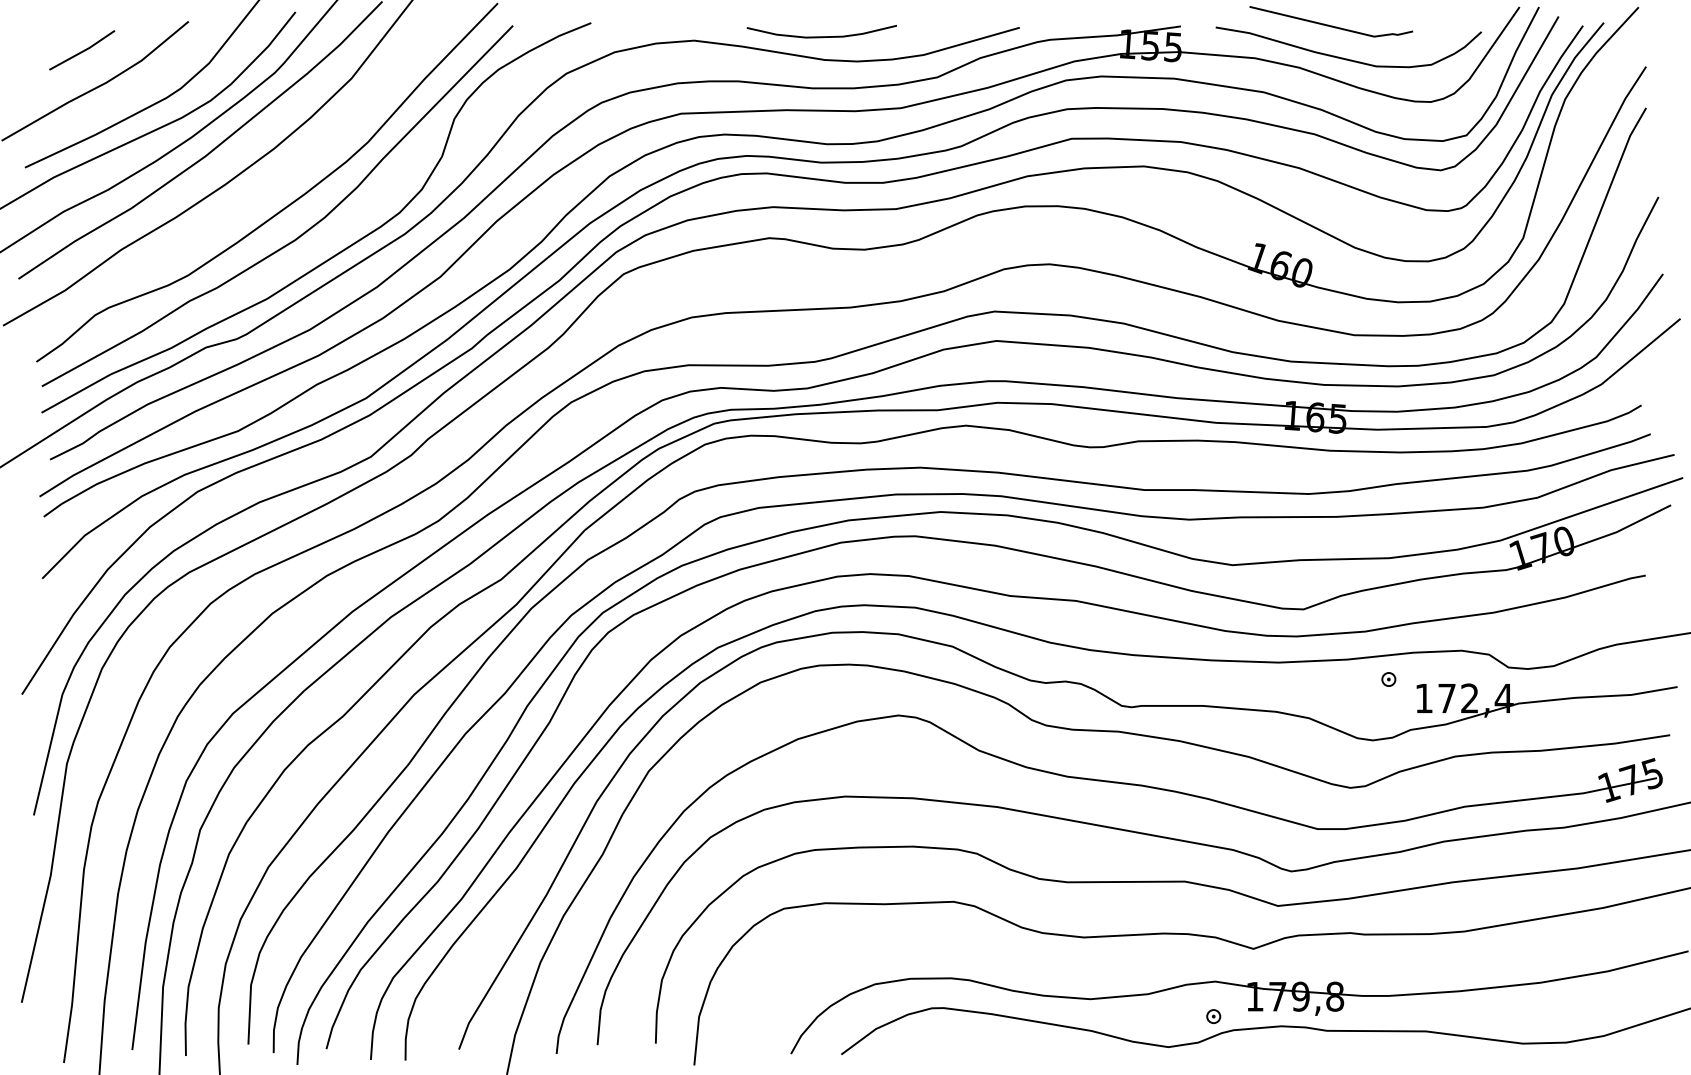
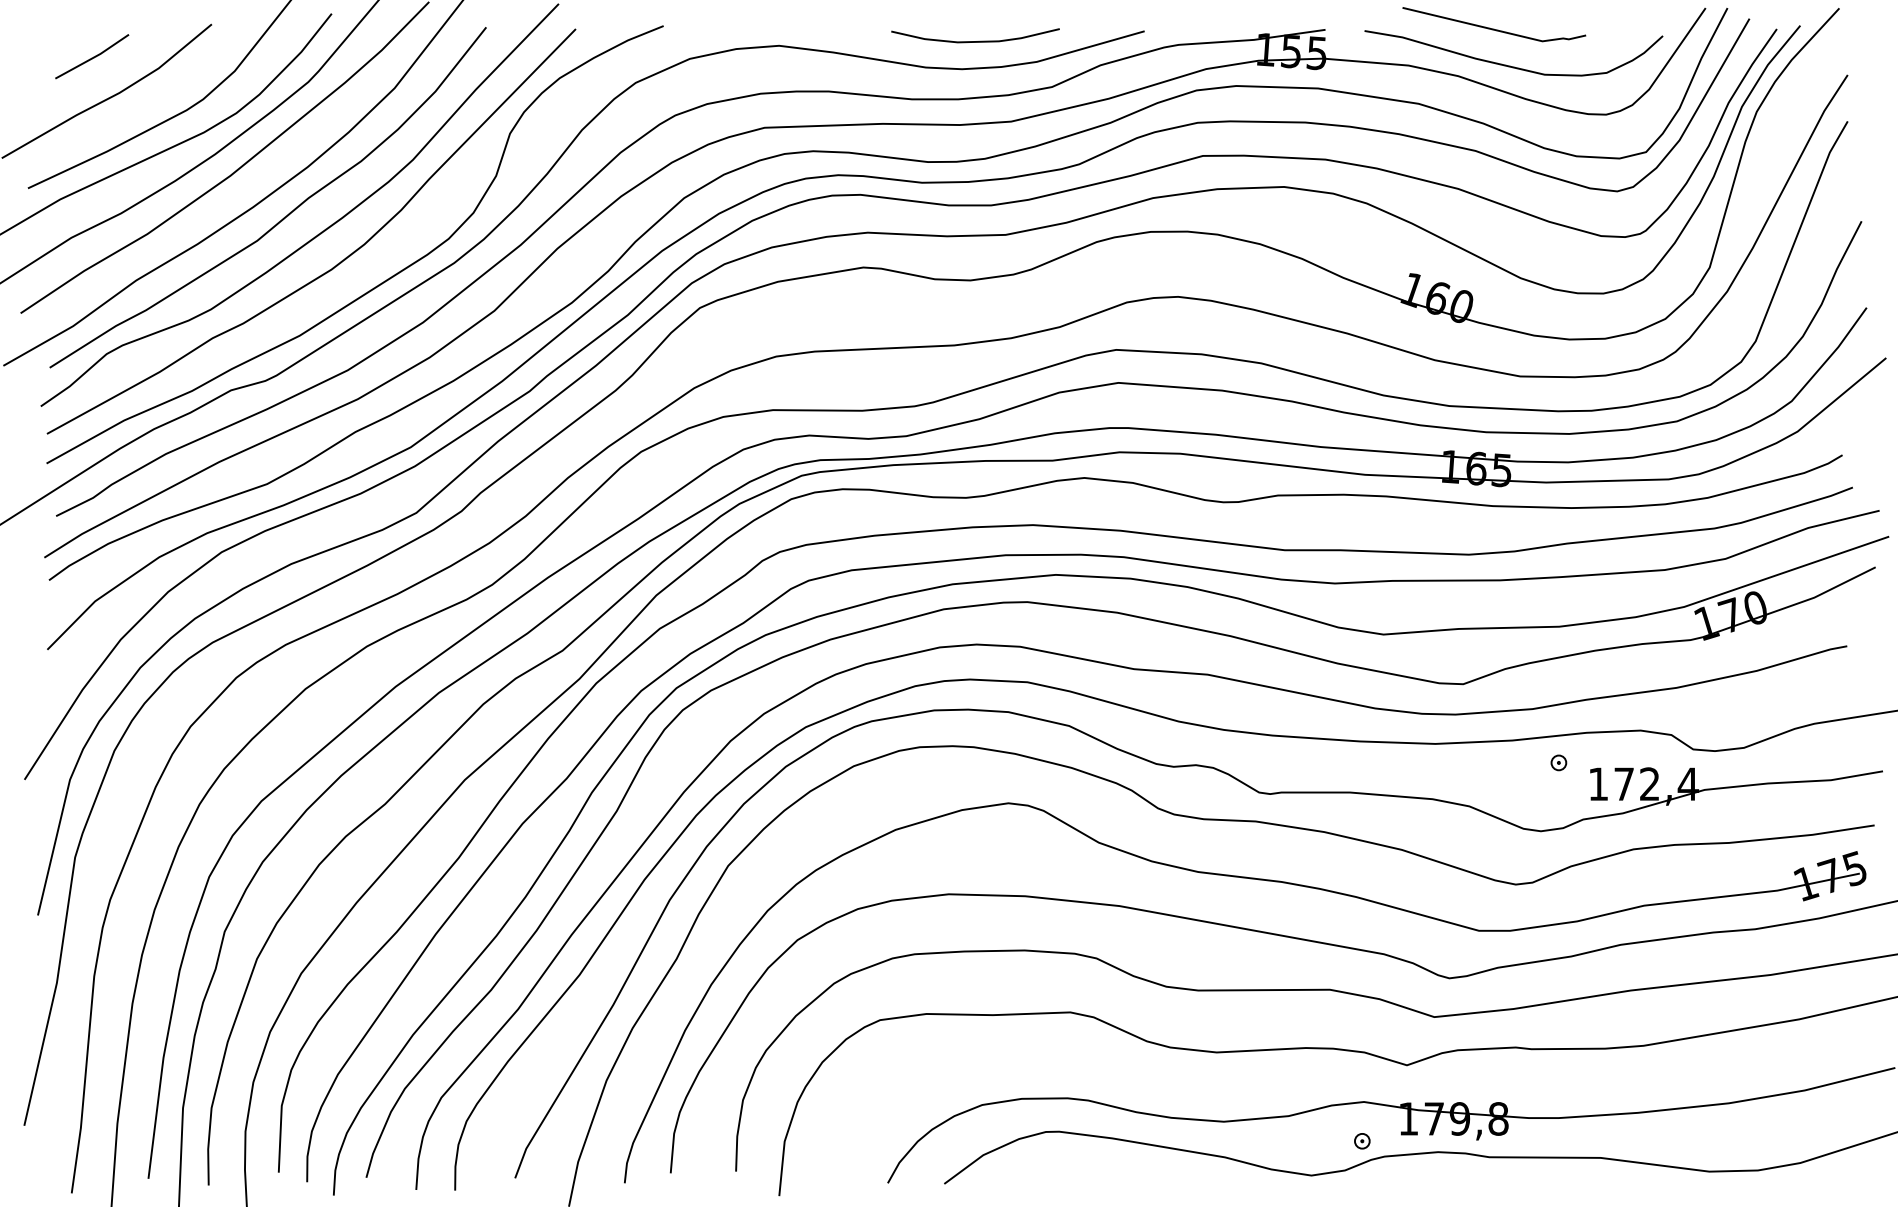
curve: (821, 36) -> (975, 41), moved
curve: (253, 192) -> (284, 216), added

